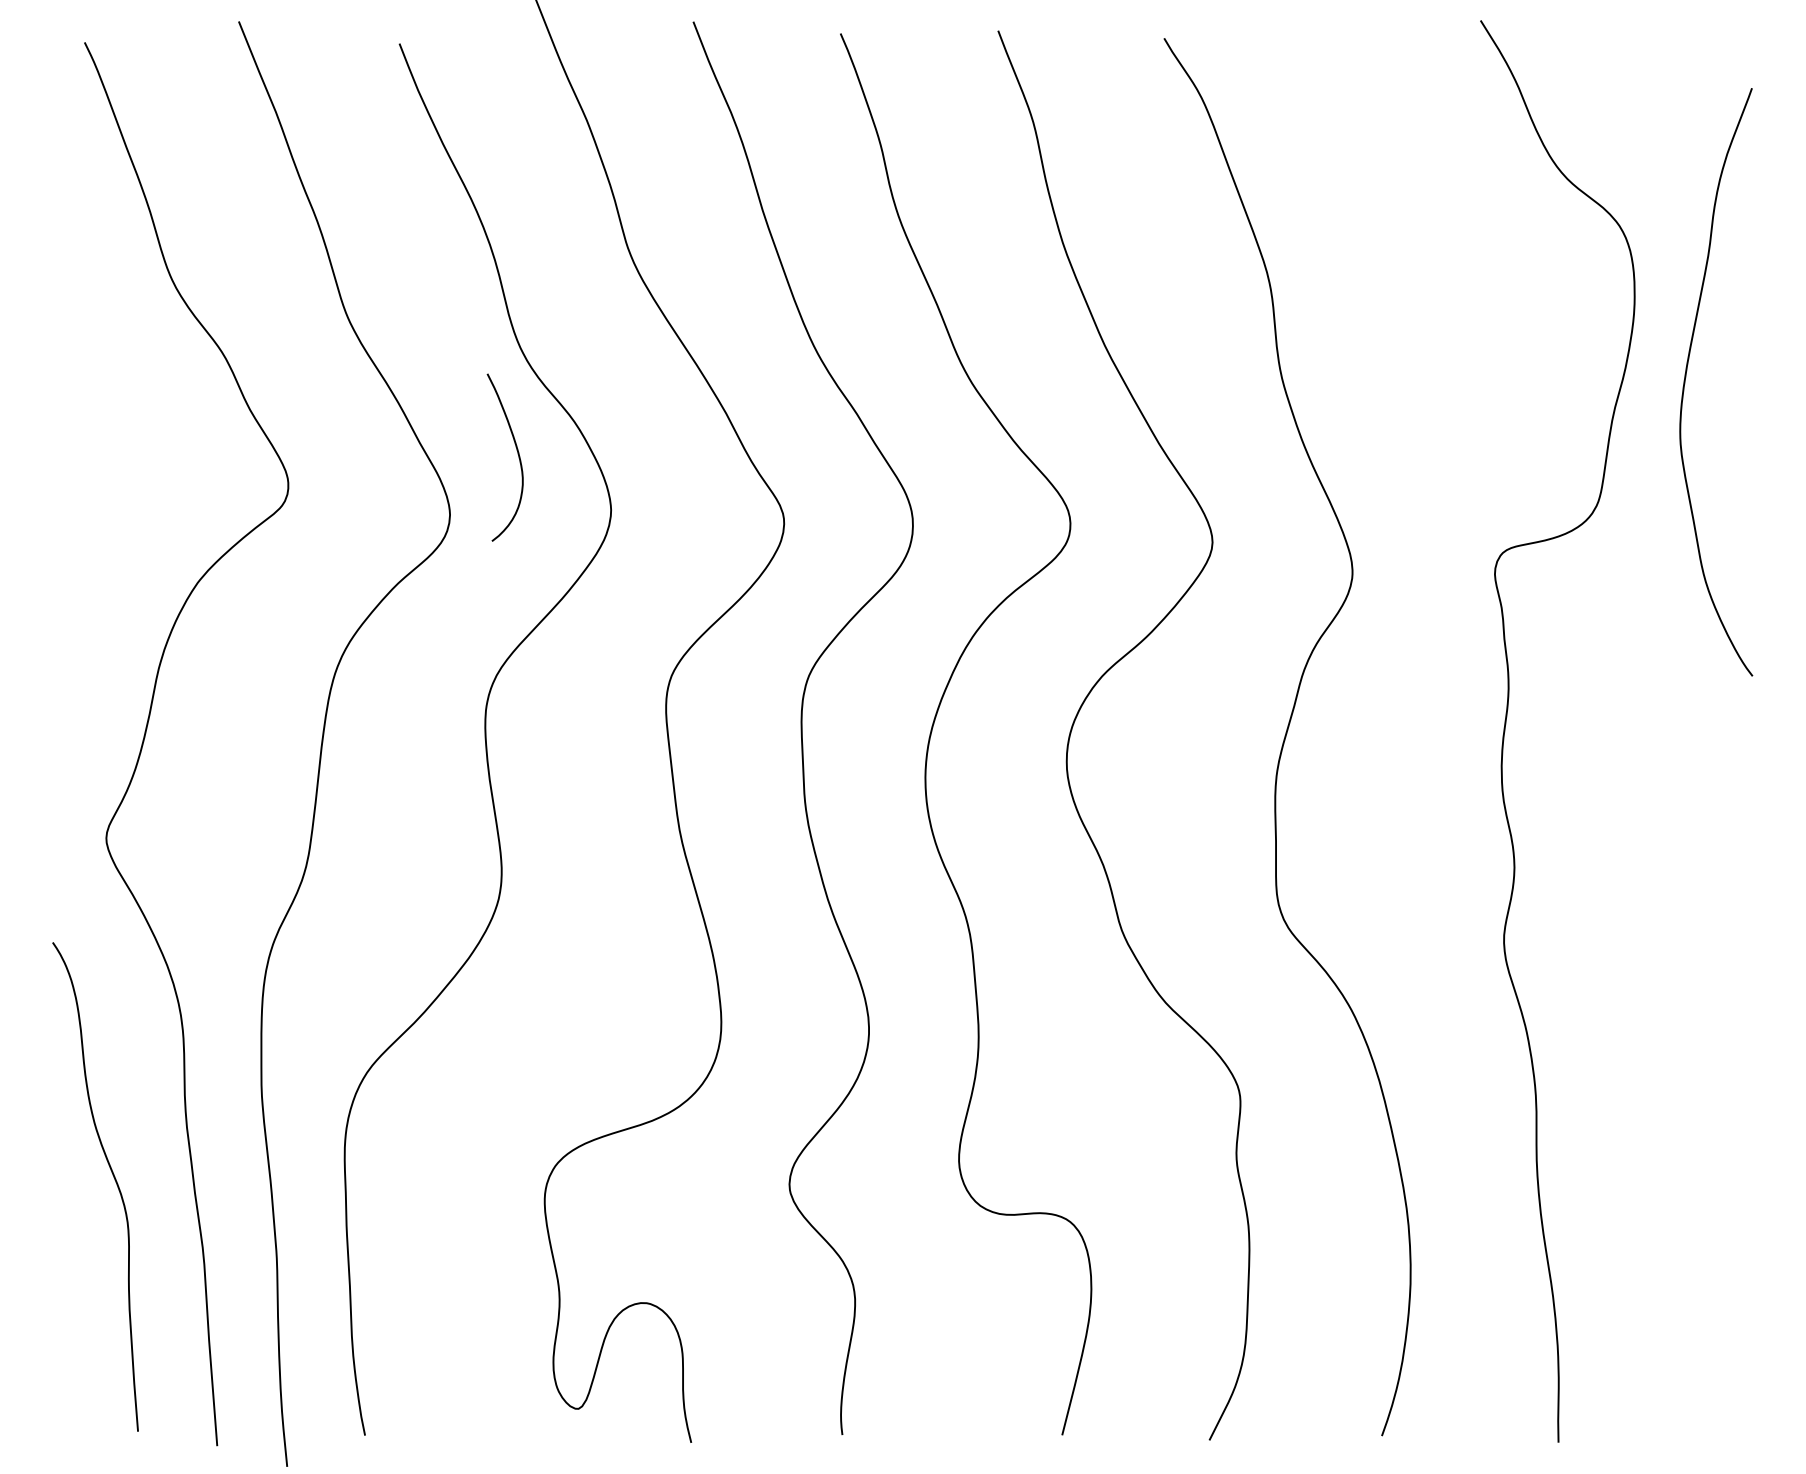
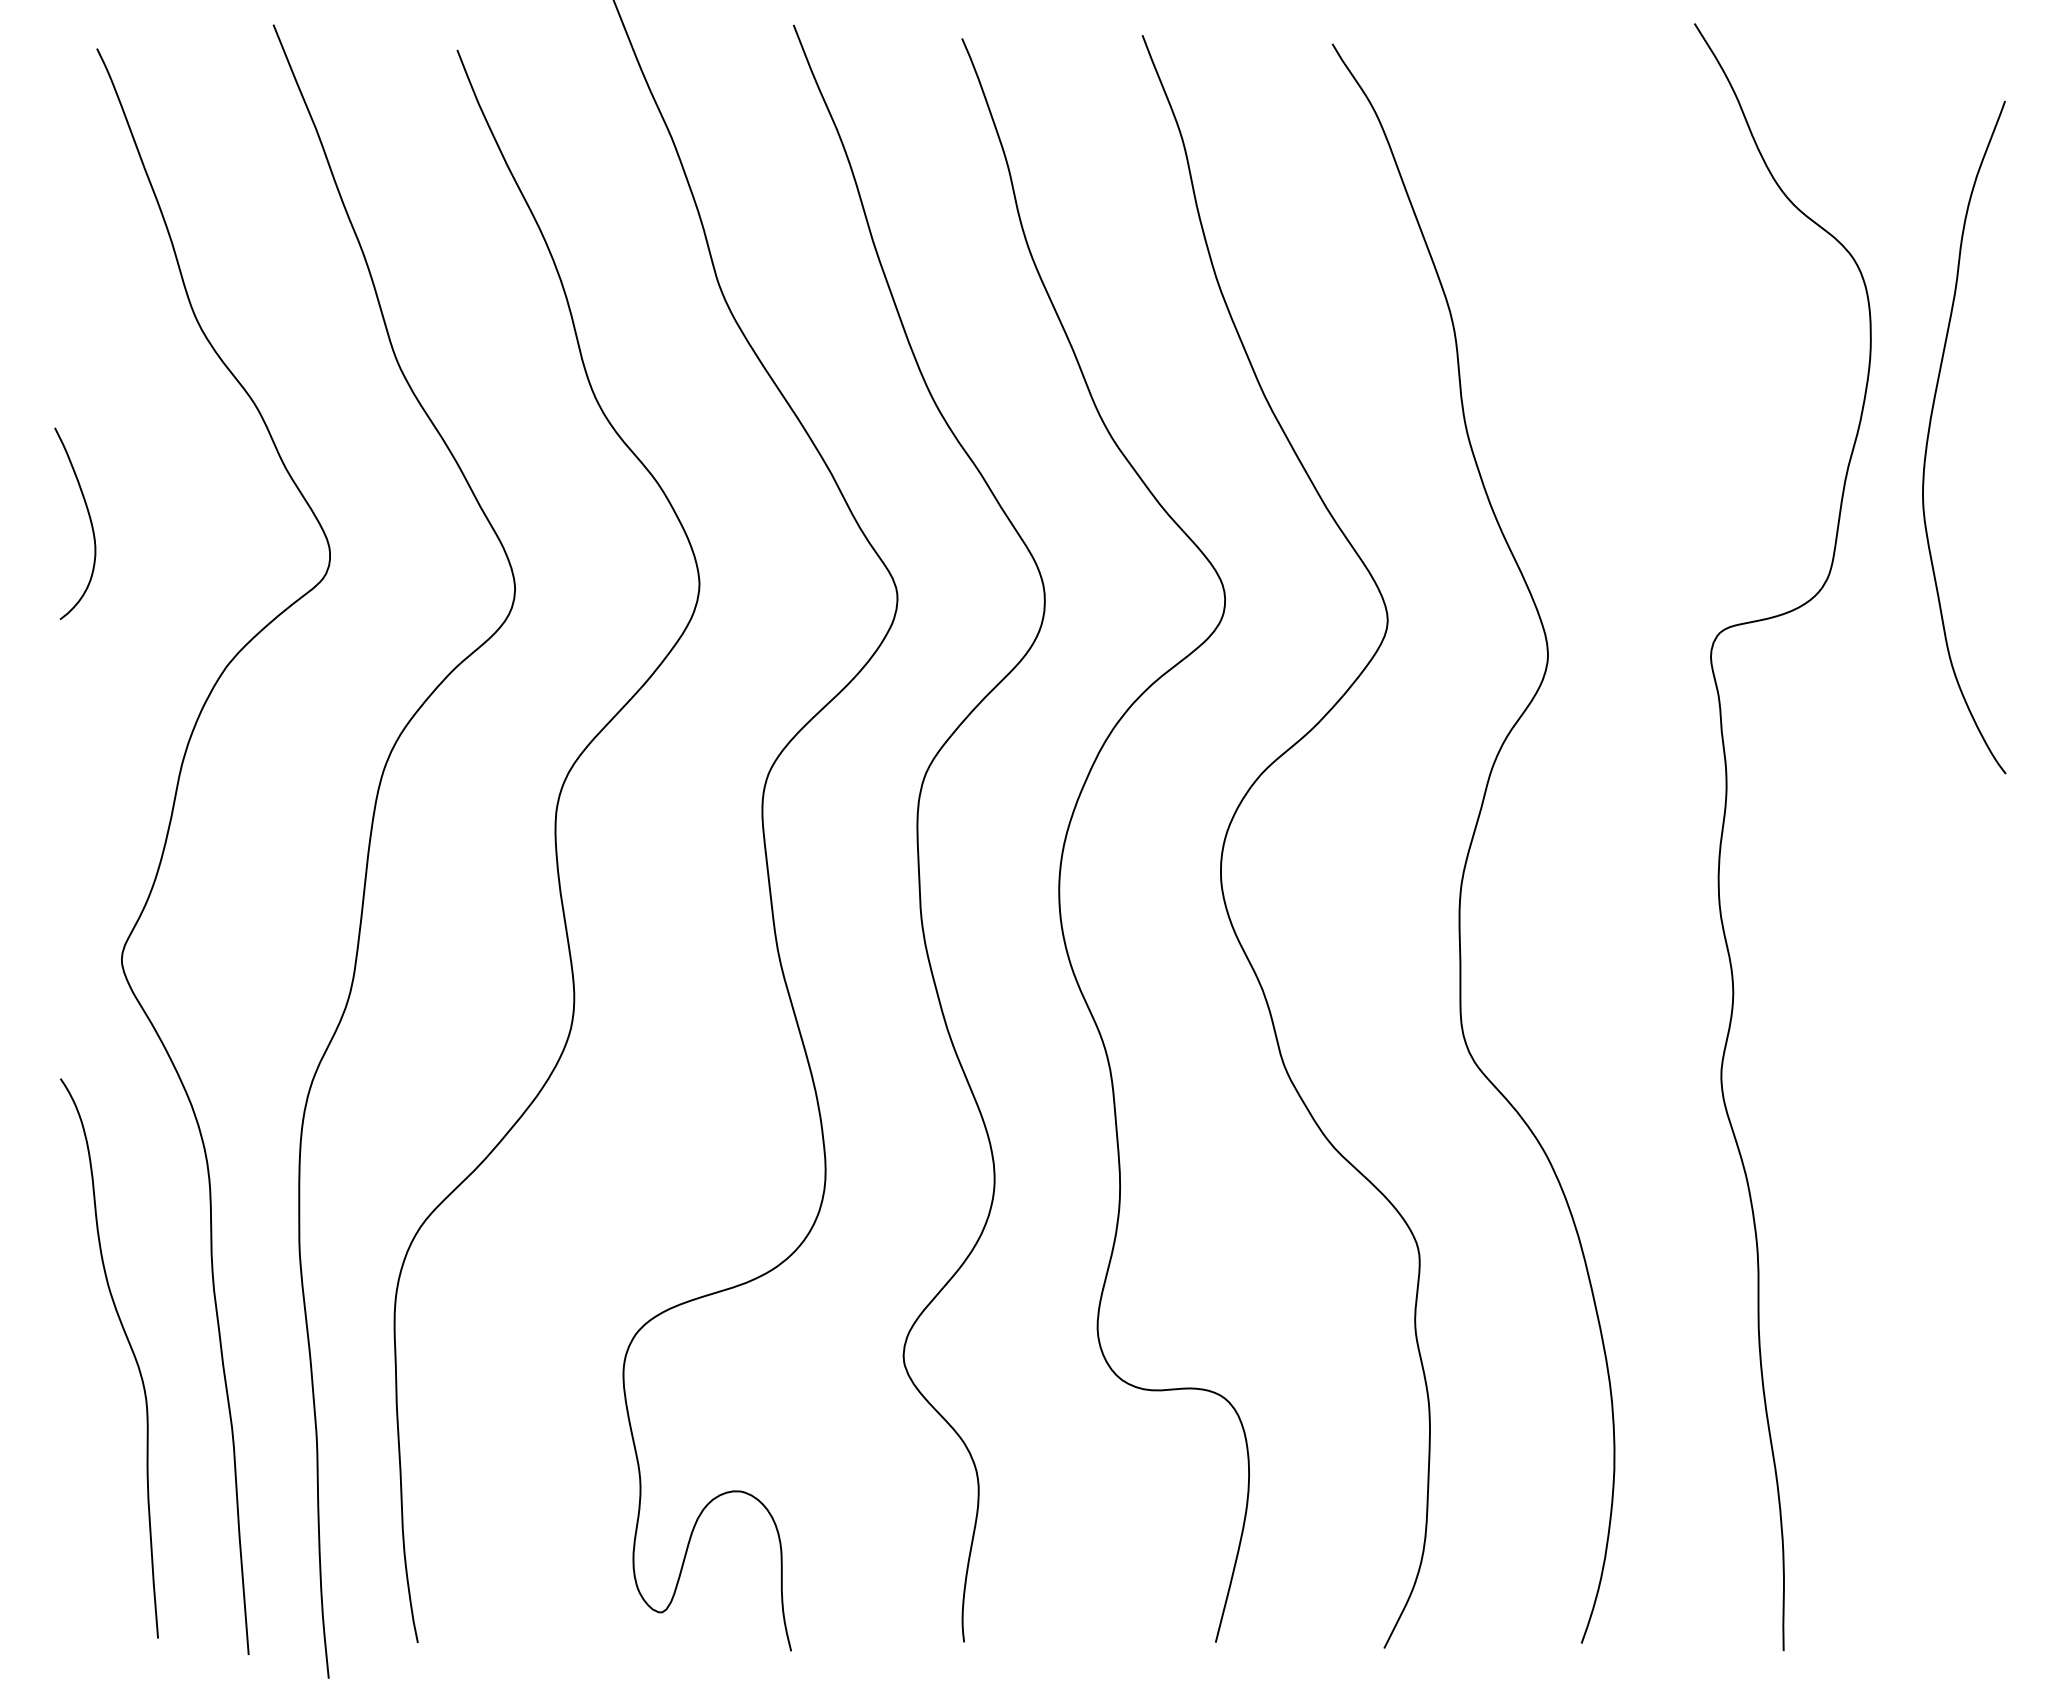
curve: (517, 453) -> (89, 519), moved

